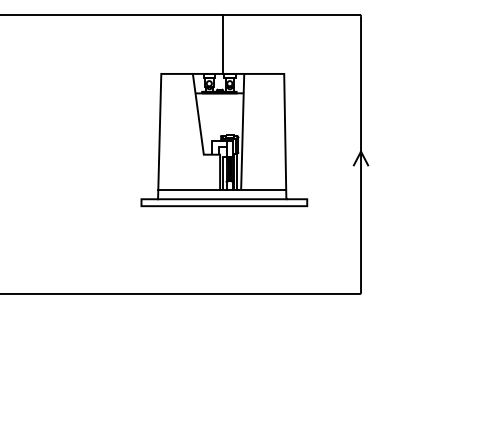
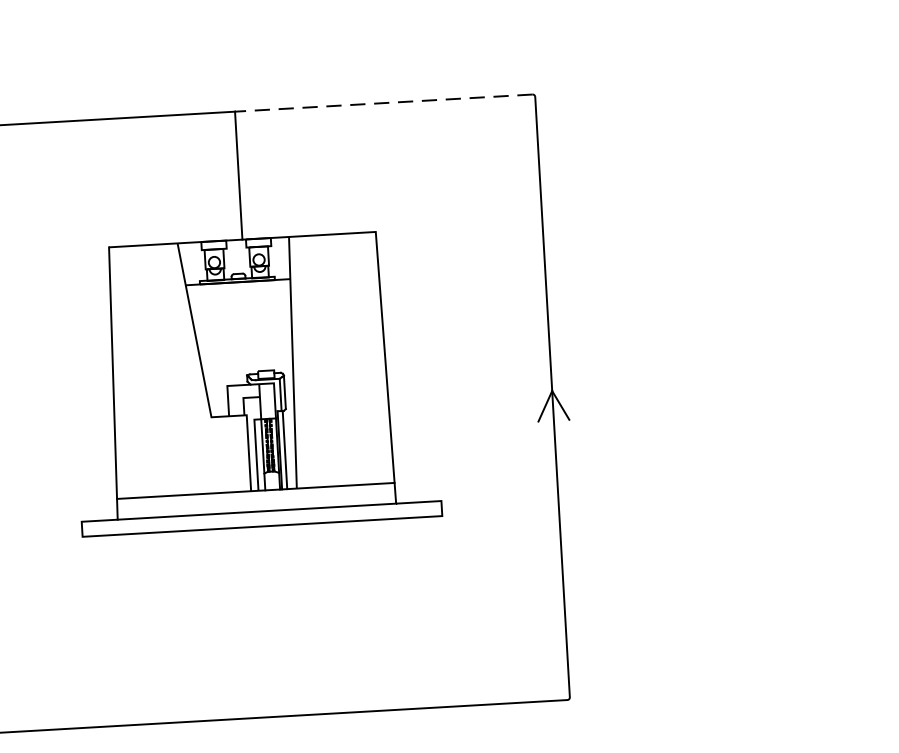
line: (291, 14) -> (384, 102), solid -> dashed

